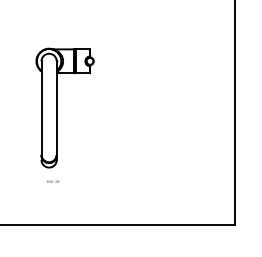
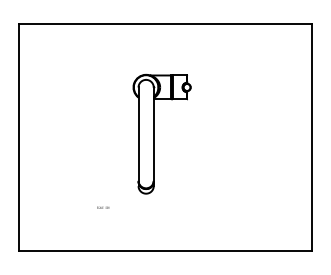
part: (57, 107) -> (154, 133), moved
text: (53, 181) -> (103, 207), moved

